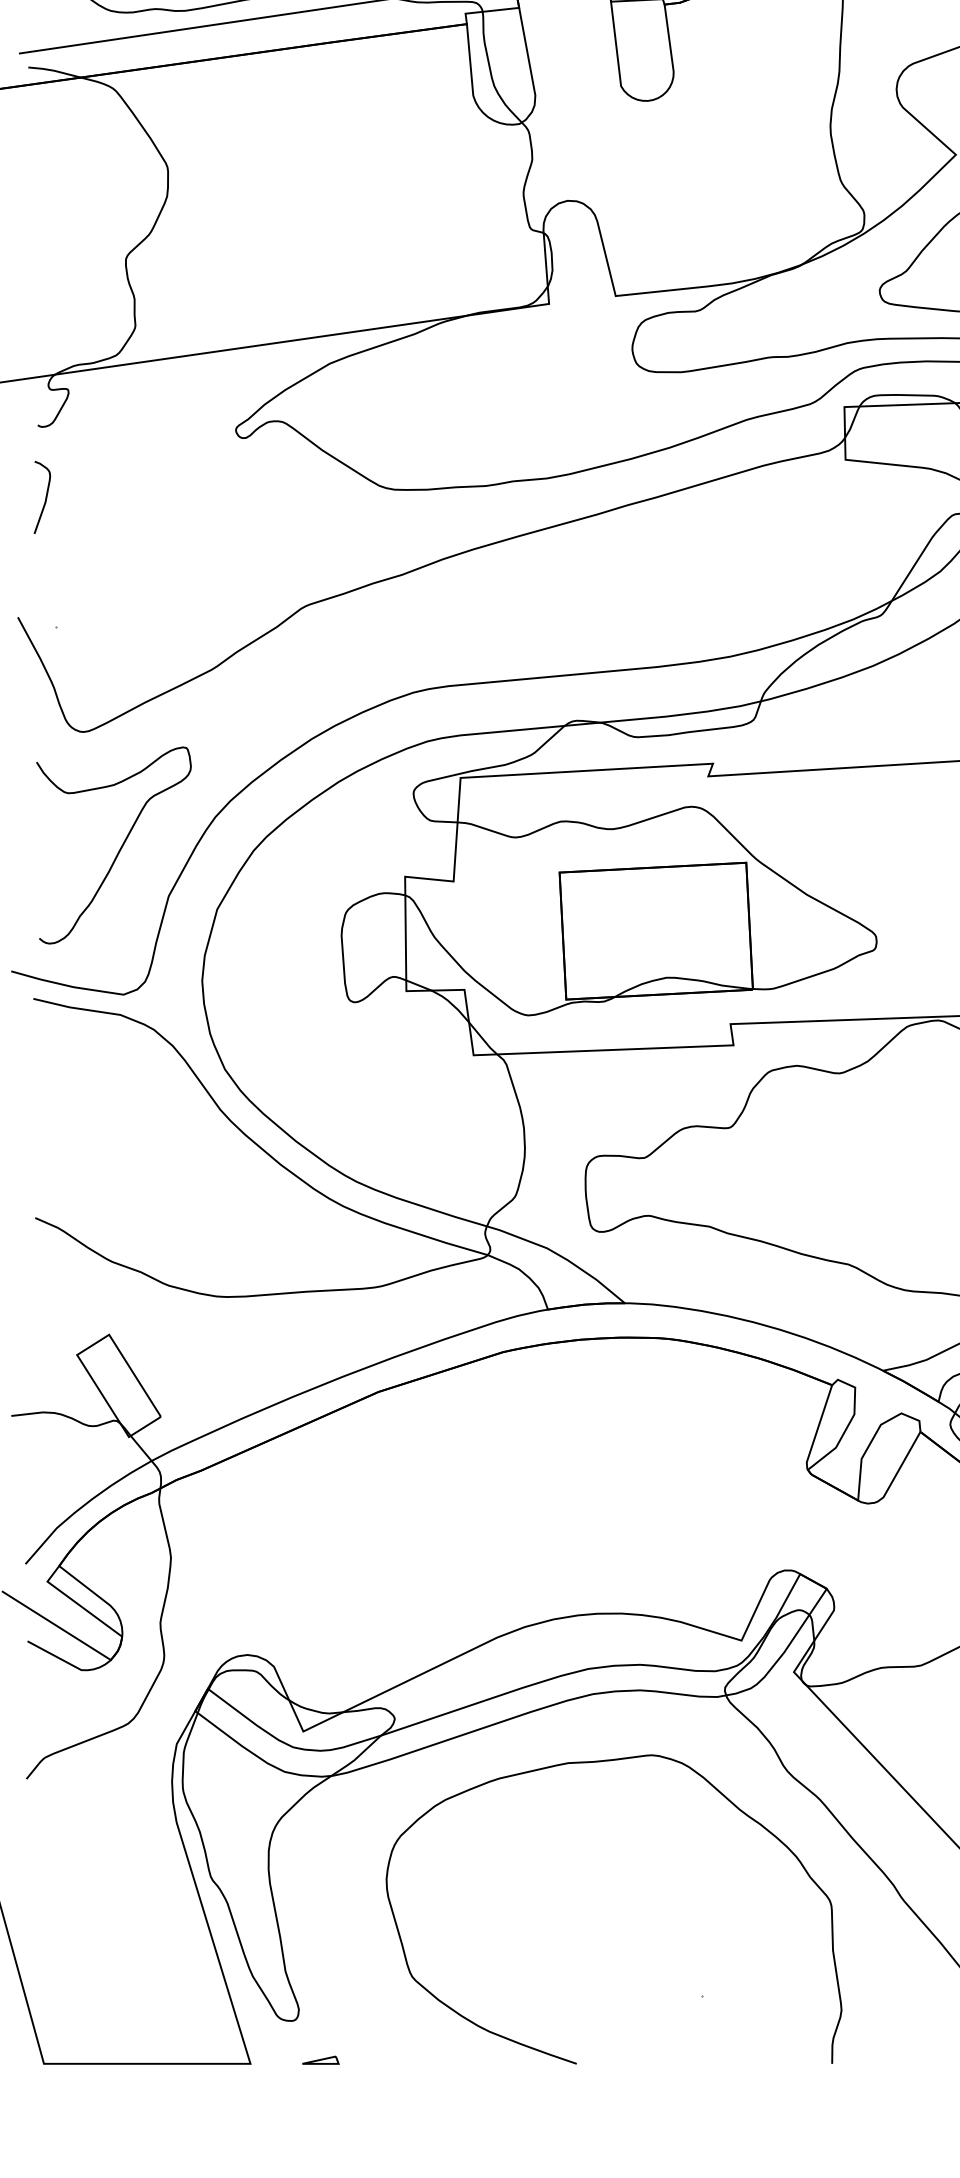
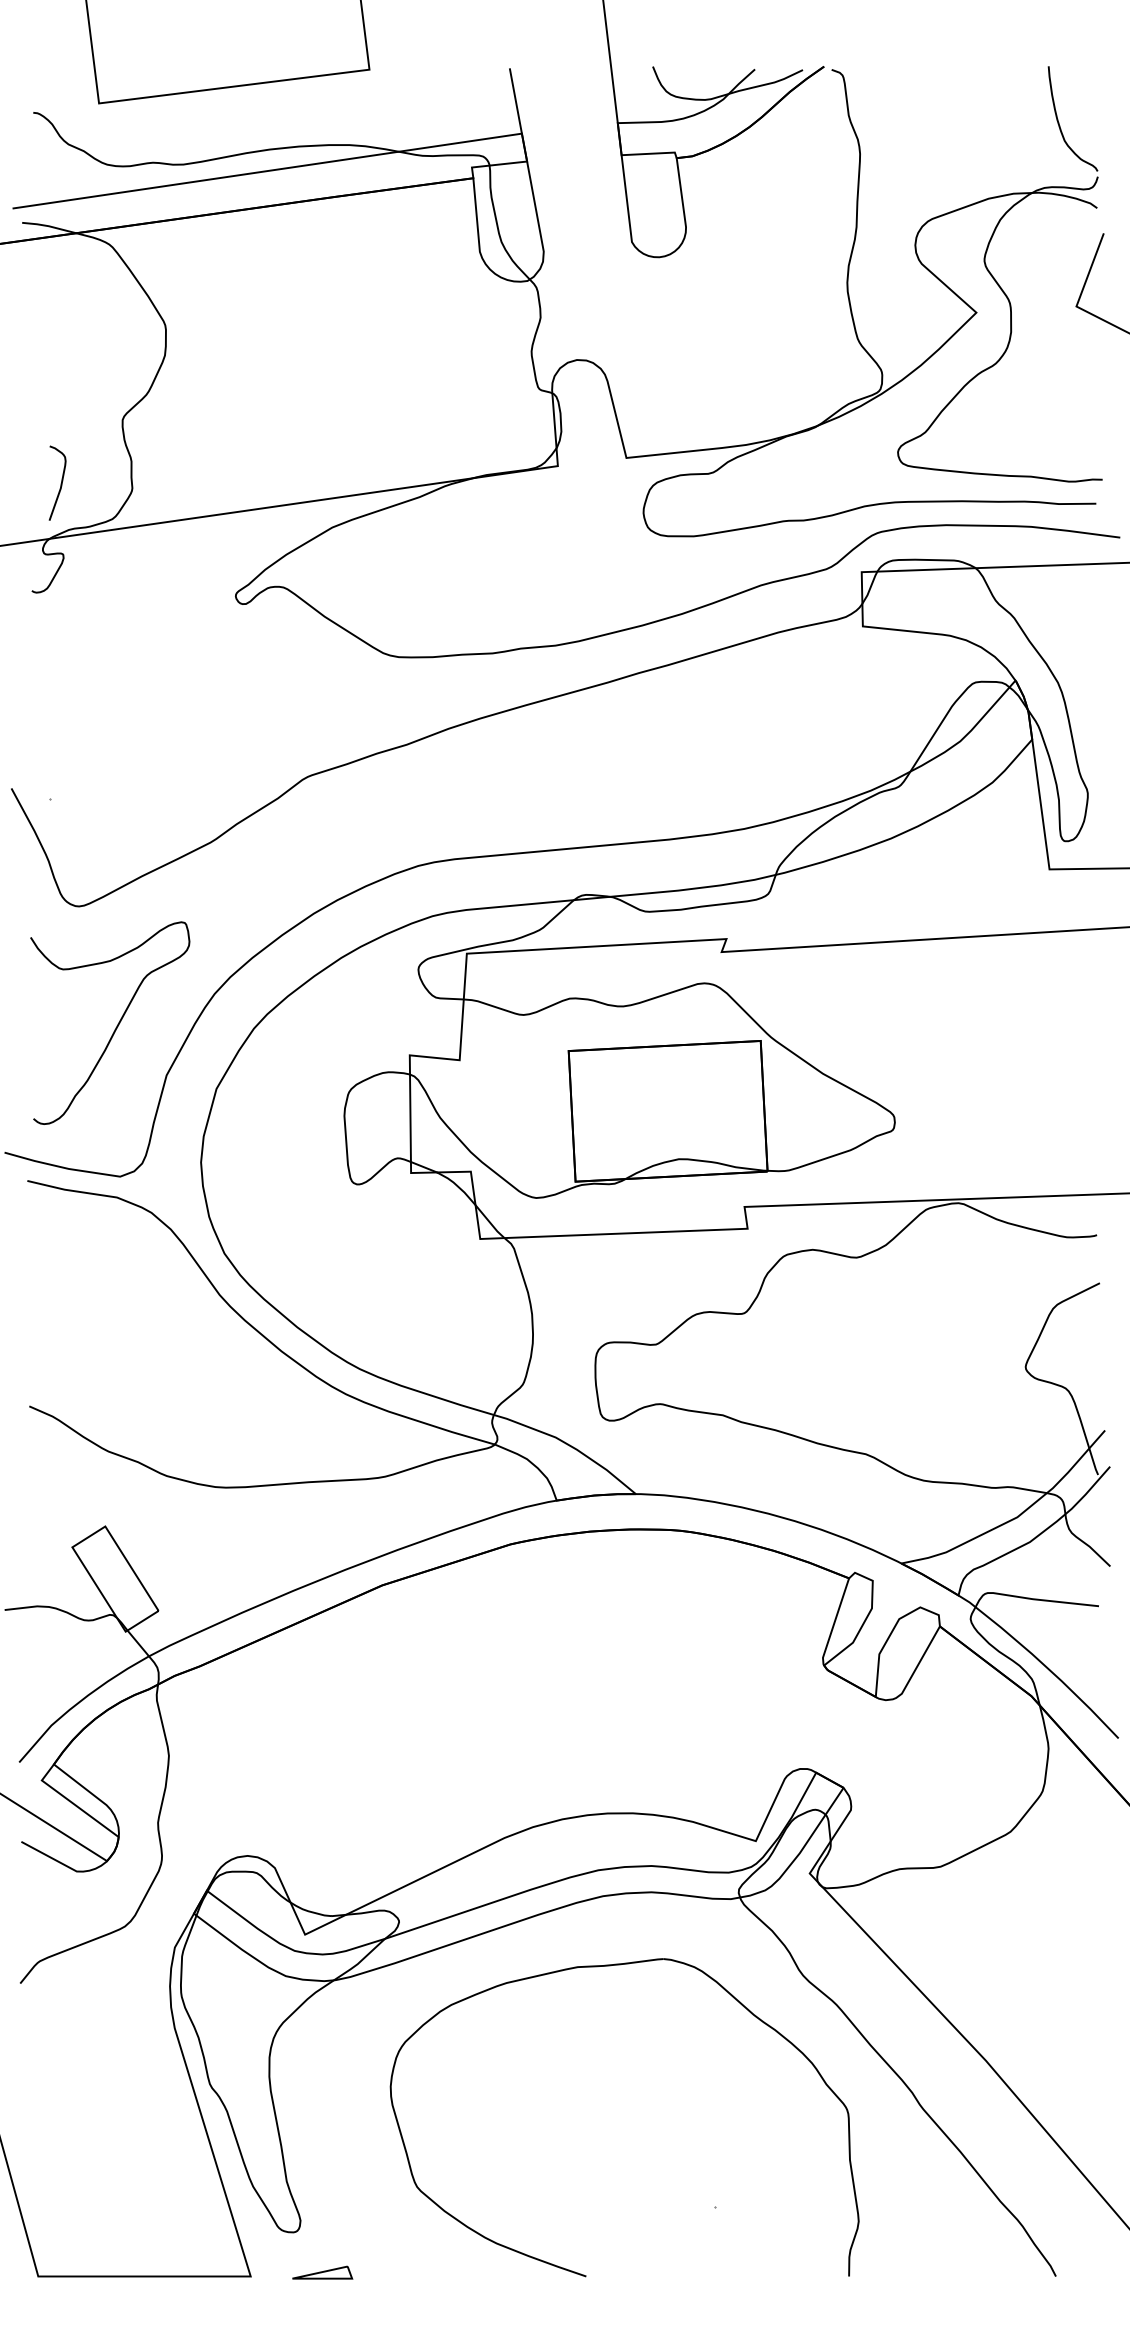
curve: (45, 497) -> (60, 483), moved
part: (321, 2059) -> (323, 2272), size x1.6

